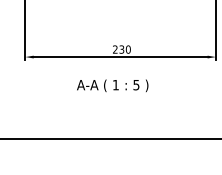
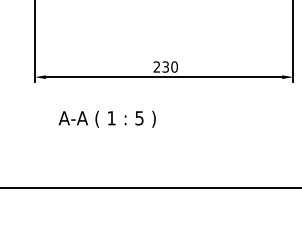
text: (112, 85) -> (106, 118), moved

